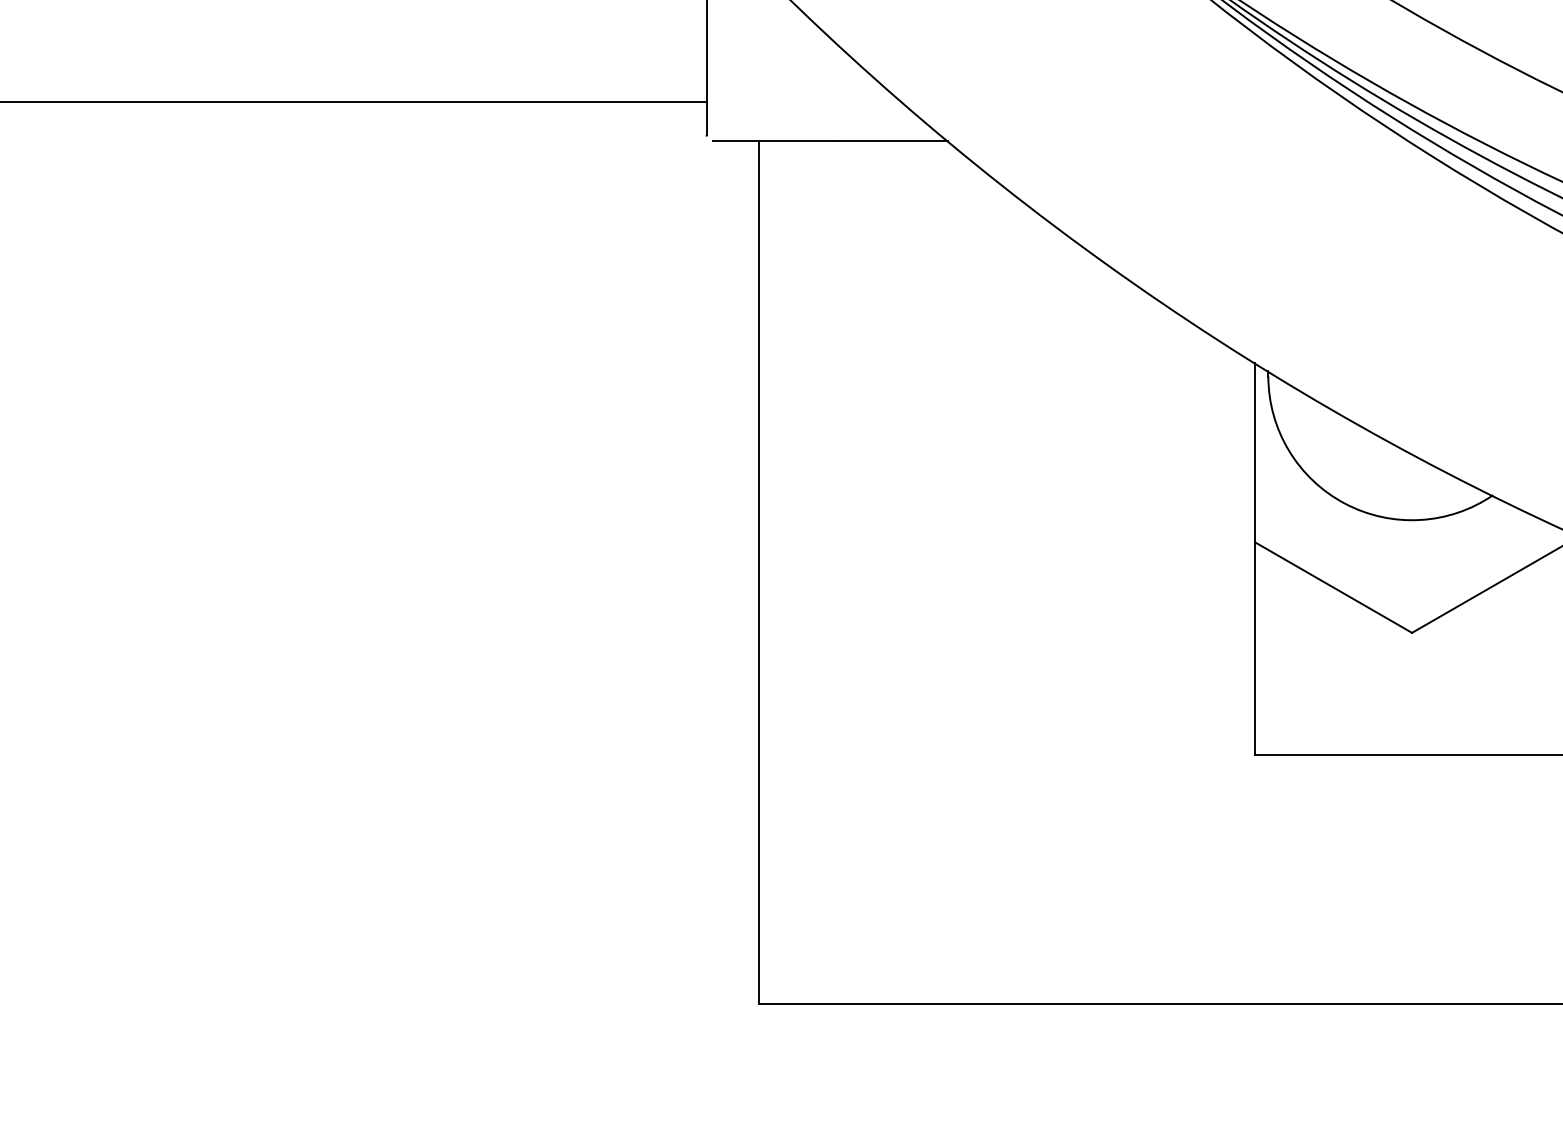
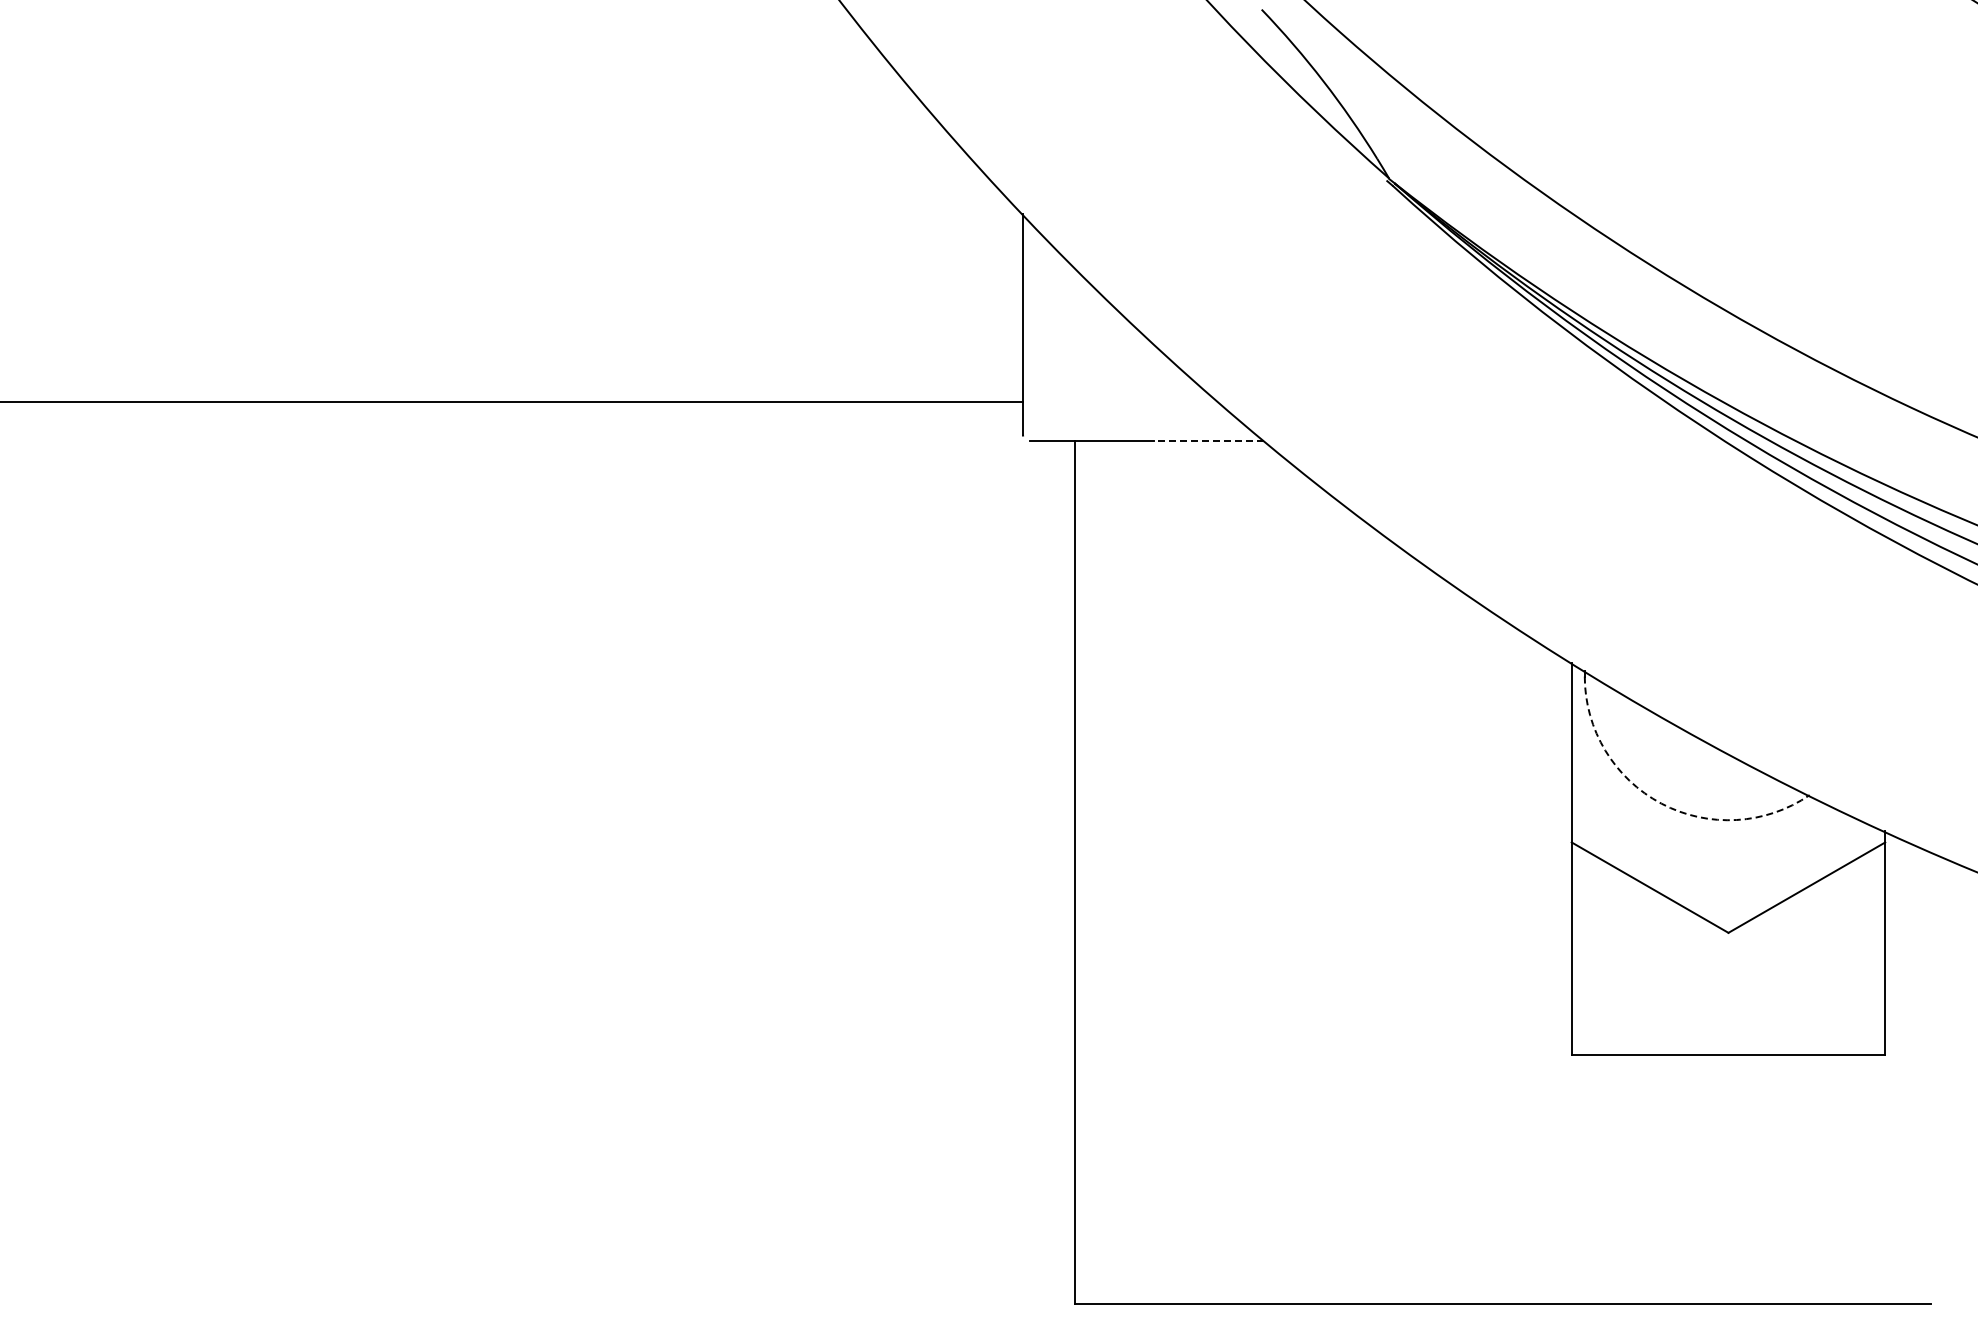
line: (892, 141) -> (1208, 441), solid -> dashed
arc: (1345, 503) -> (1661, 803), solid -> dashed

